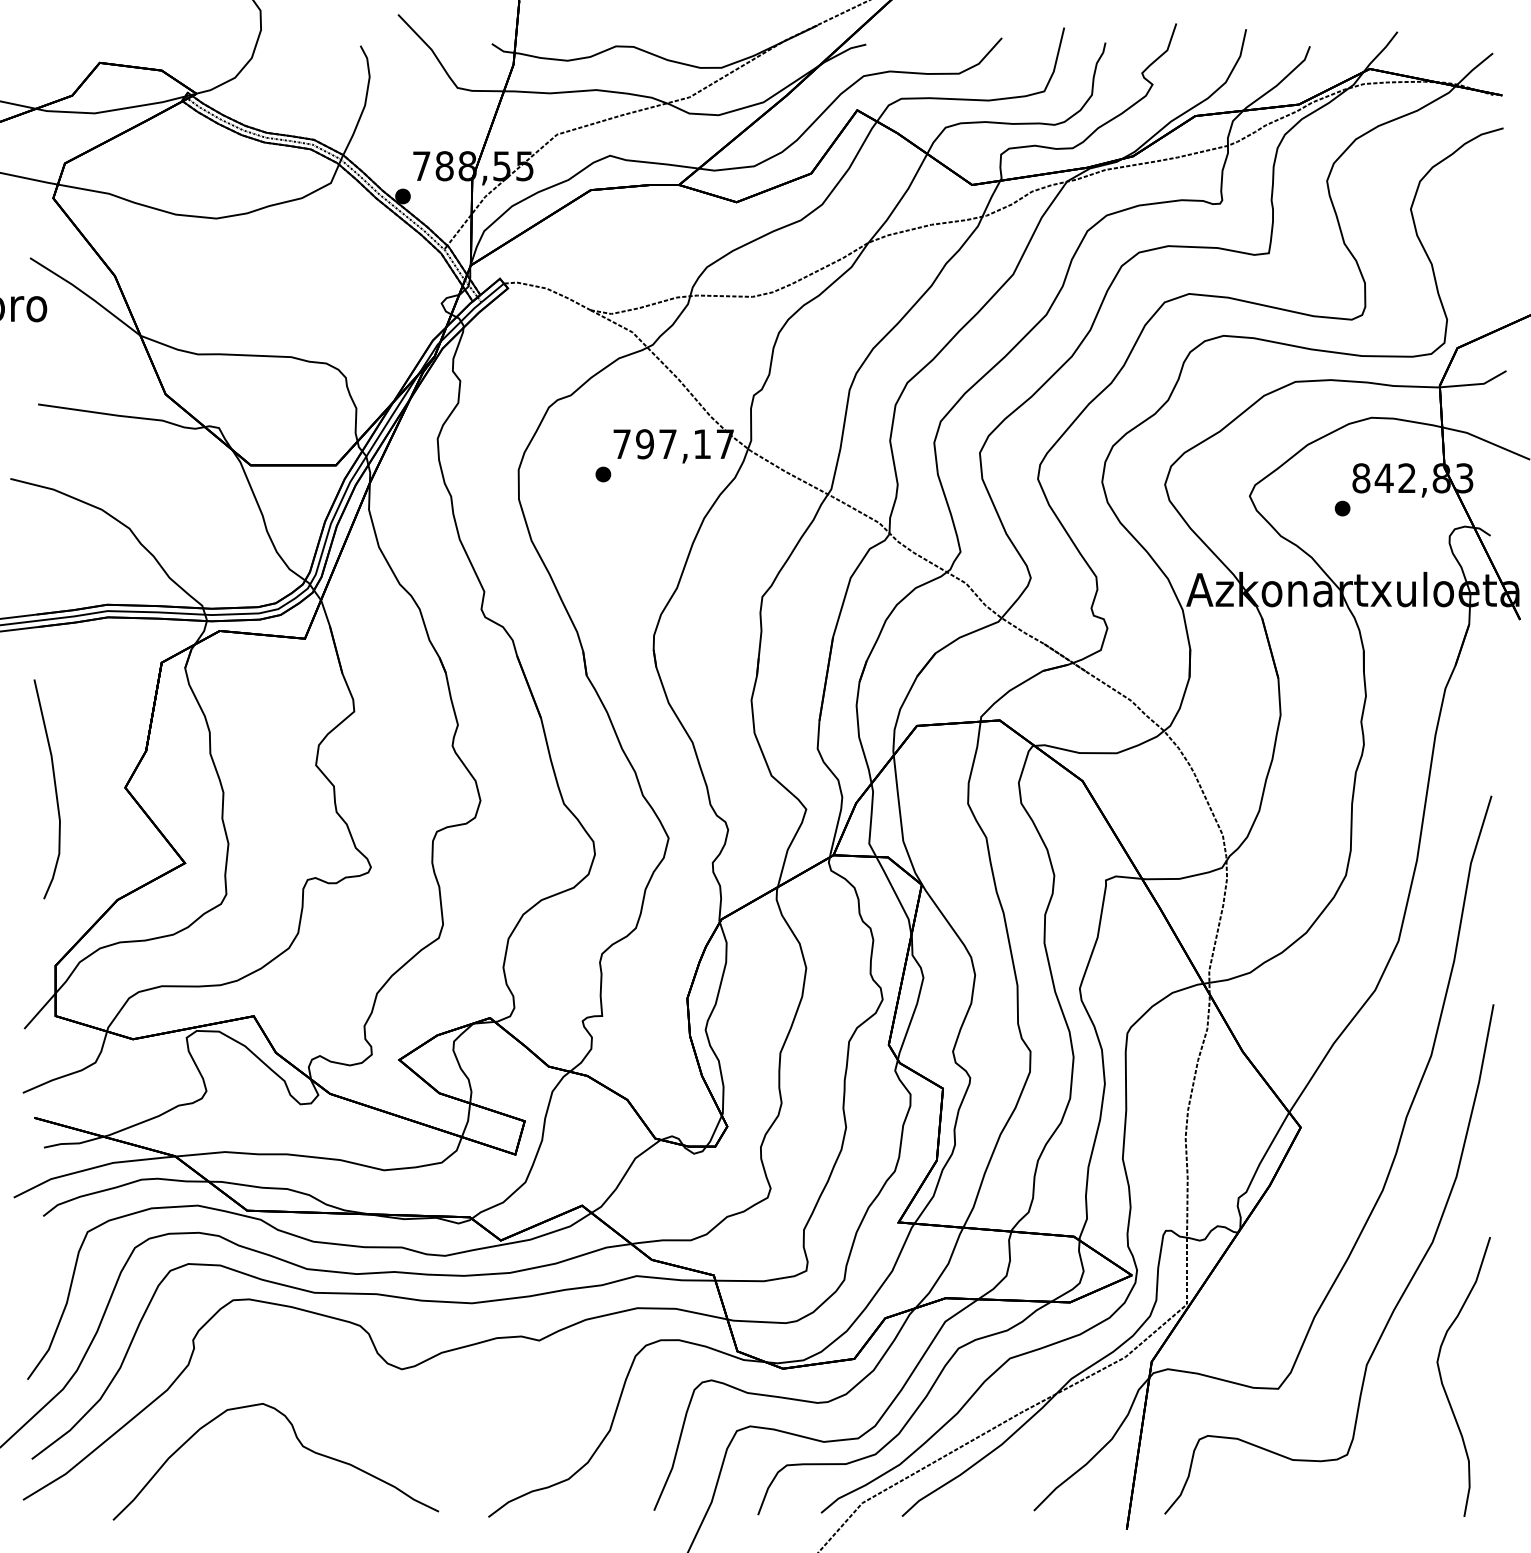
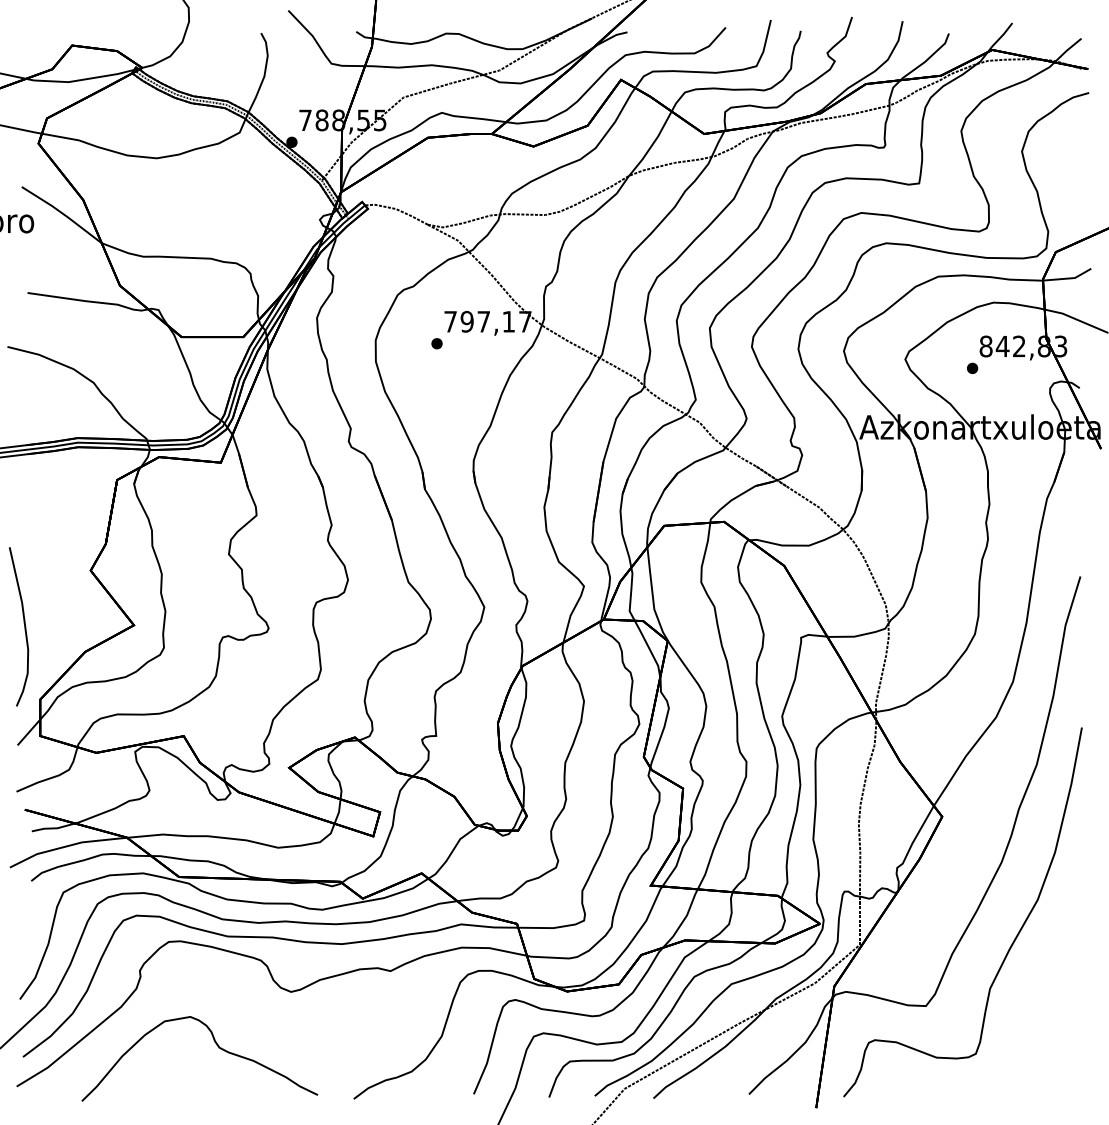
curve: (54, 788) -> (24, 626), moved
curve: (1442, 1379) -> (1044, 999), removed

